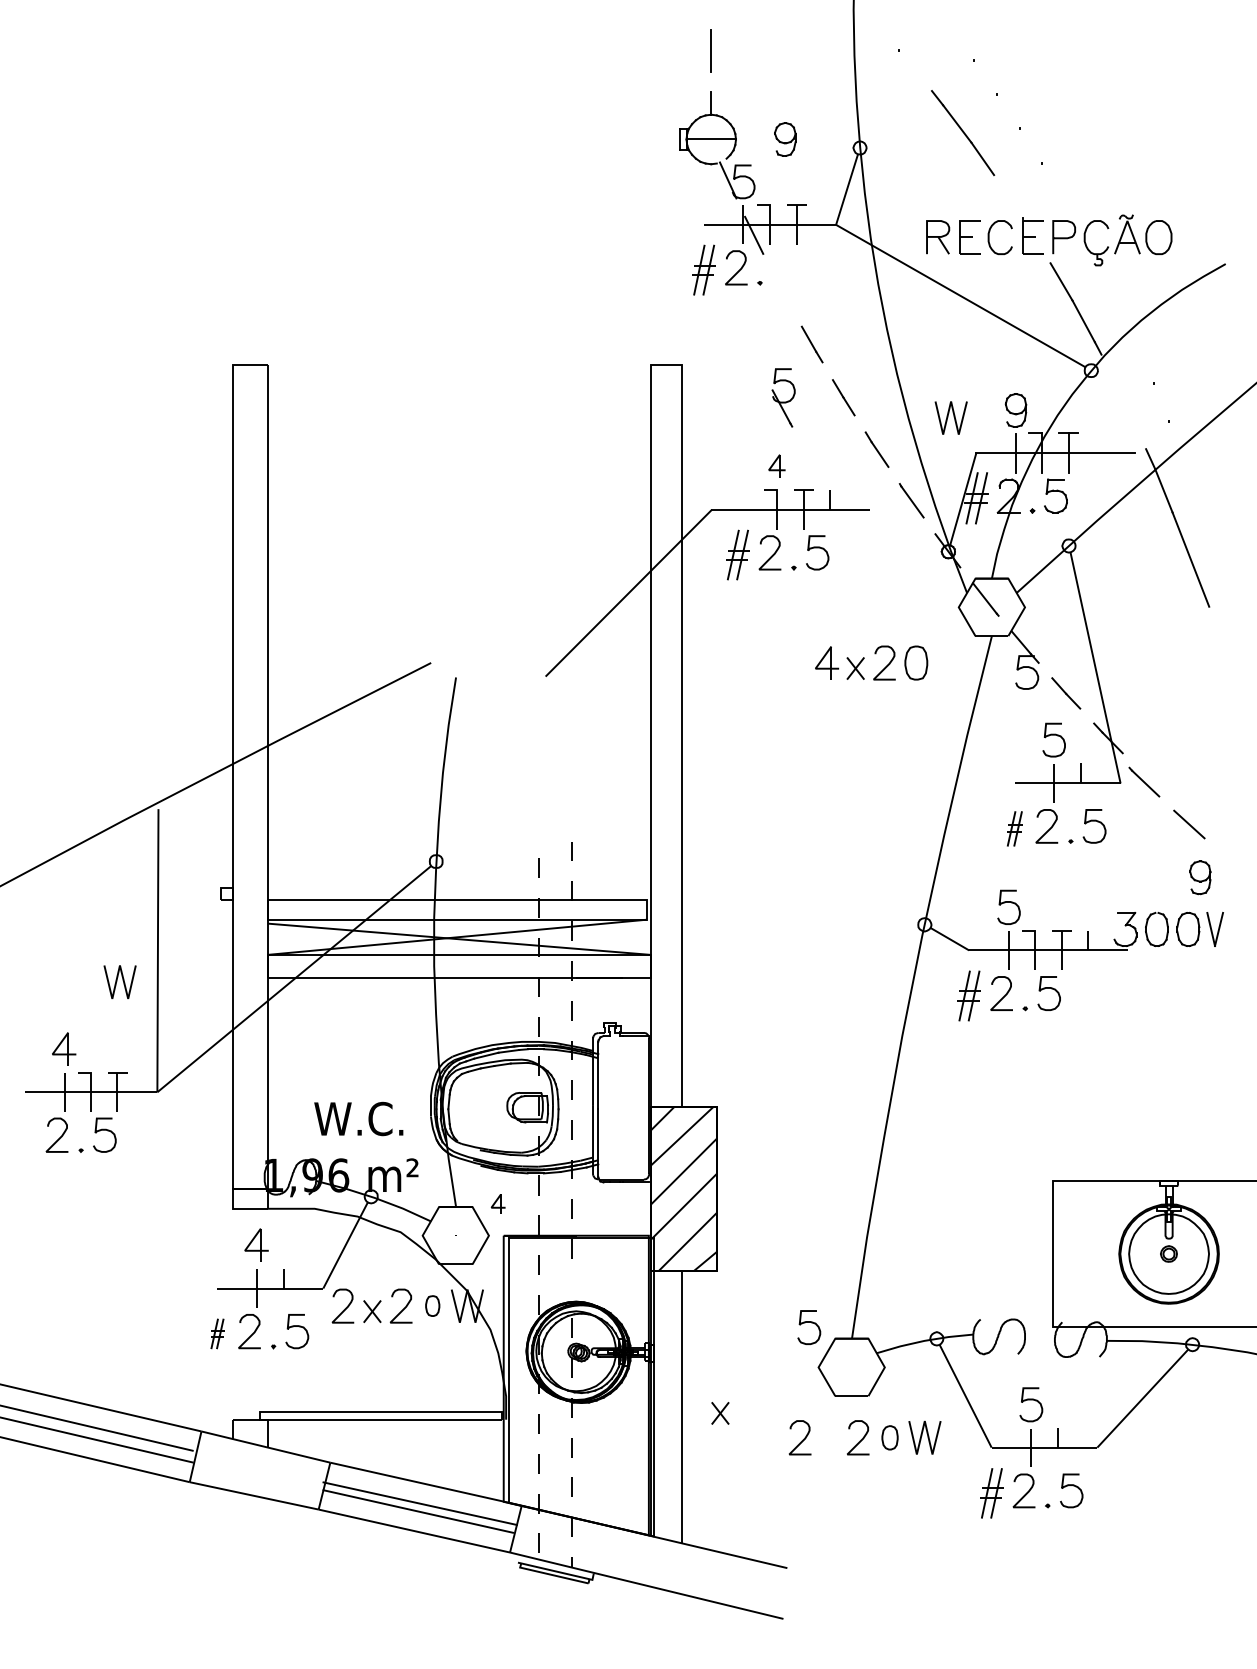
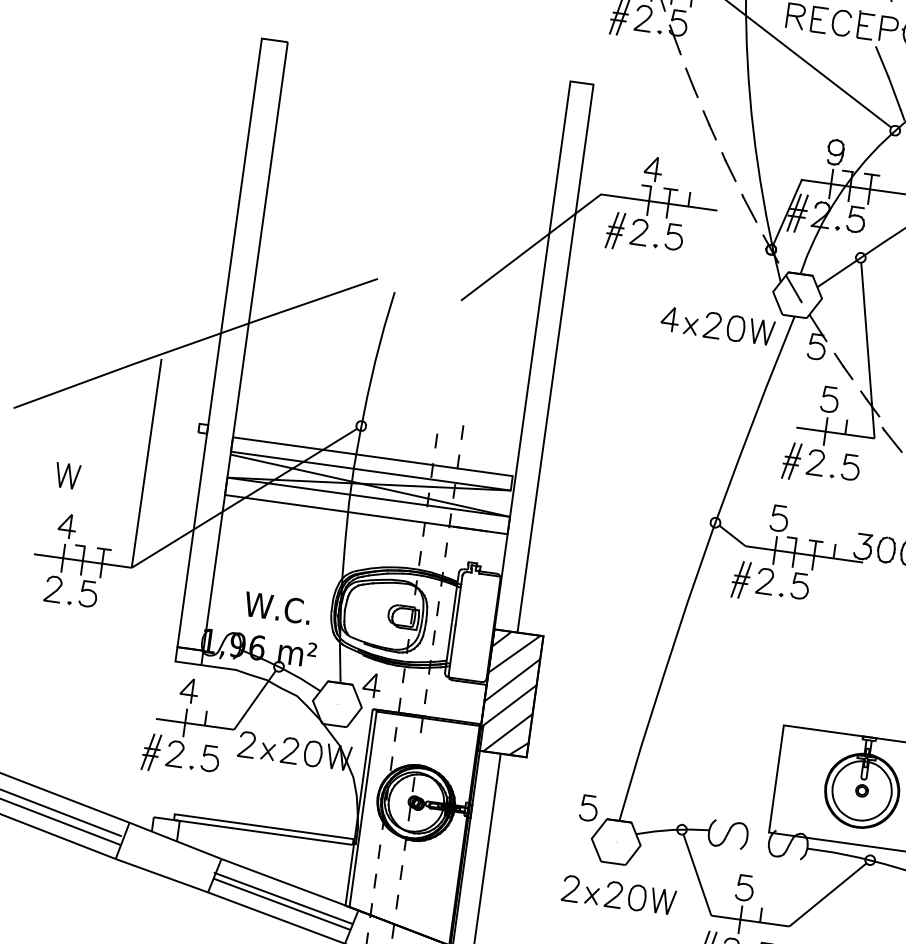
part: (783, 397) -> (677, 31), moved
line: (948, 417) -> (759, 331), moved
part: (776, 465) -> (653, 168), size x1.43
part: (1014, 828) -> (791, 460), size x1.43
line: (117, 981) -> (65, 475), moved
part: (498, 1203) -> (372, 684), size x1.67
part: (432, 1305) -> (313, 753), size x1.67
part: (217, 1333) -> (151, 752), size x1.67
part: (720, 1413) -> (592, 895), moved
part: (889, 1437) -> (636, 897), size x1.43

